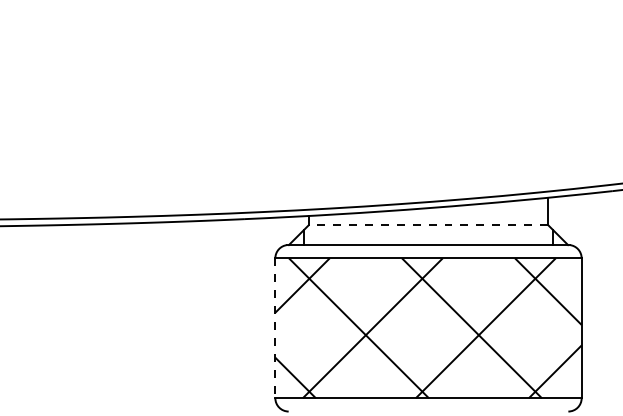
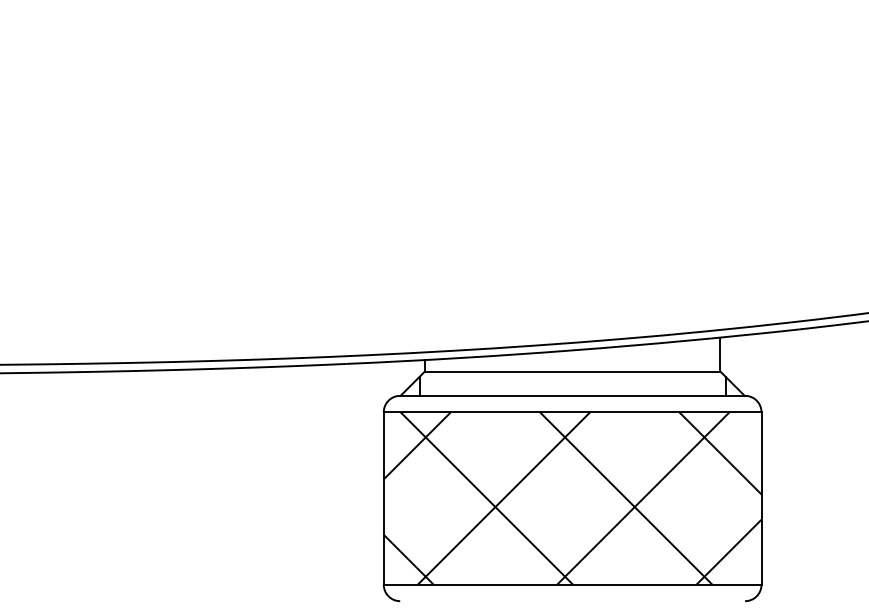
line: (428, 225) -> (572, 371), dashed -> solid
line: (275, 329) -> (383, 499), dashed -> solid

